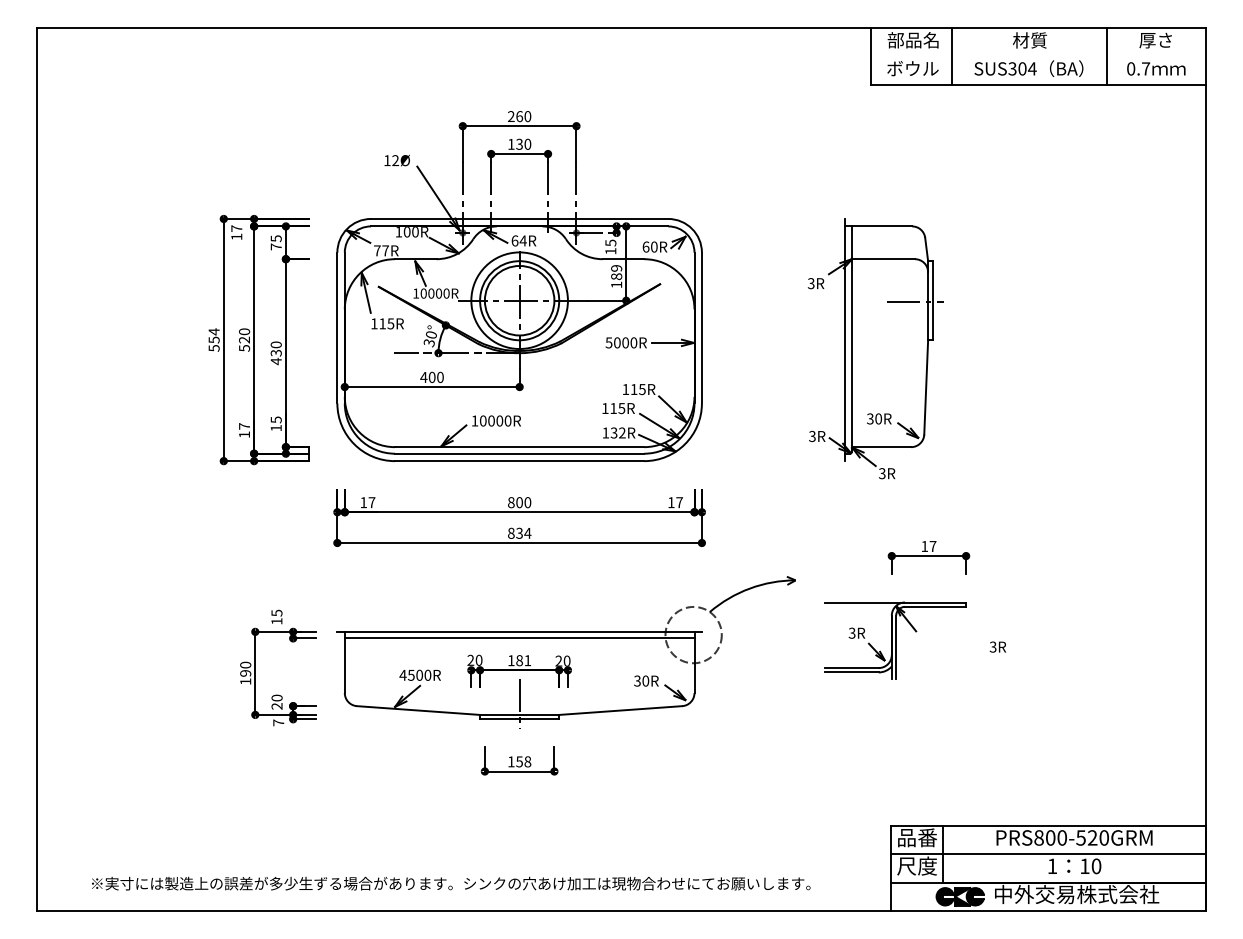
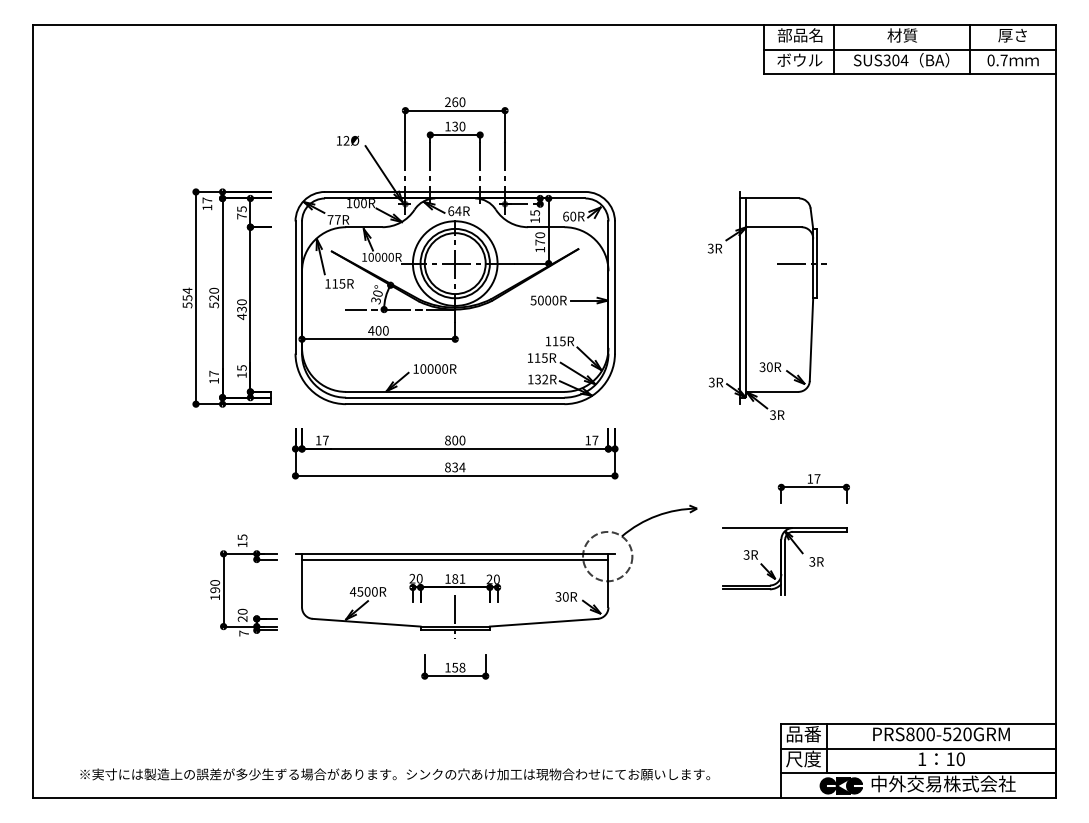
line: (1038, 56) -> (909, 49), added
text: (616, 272) -> (540, 238), 189 -> 170
text: (997, 646) -> (816, 561), moved

